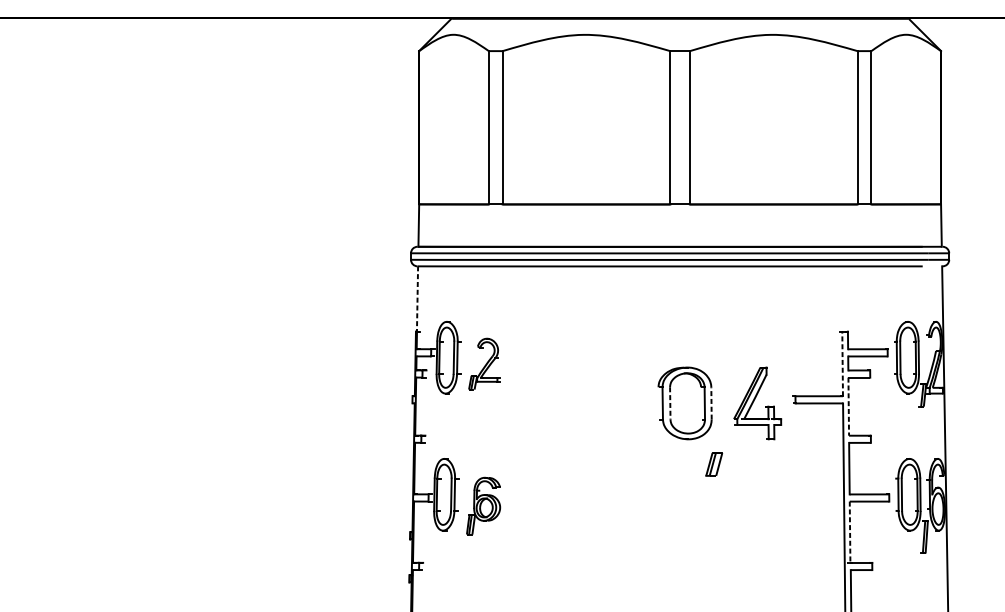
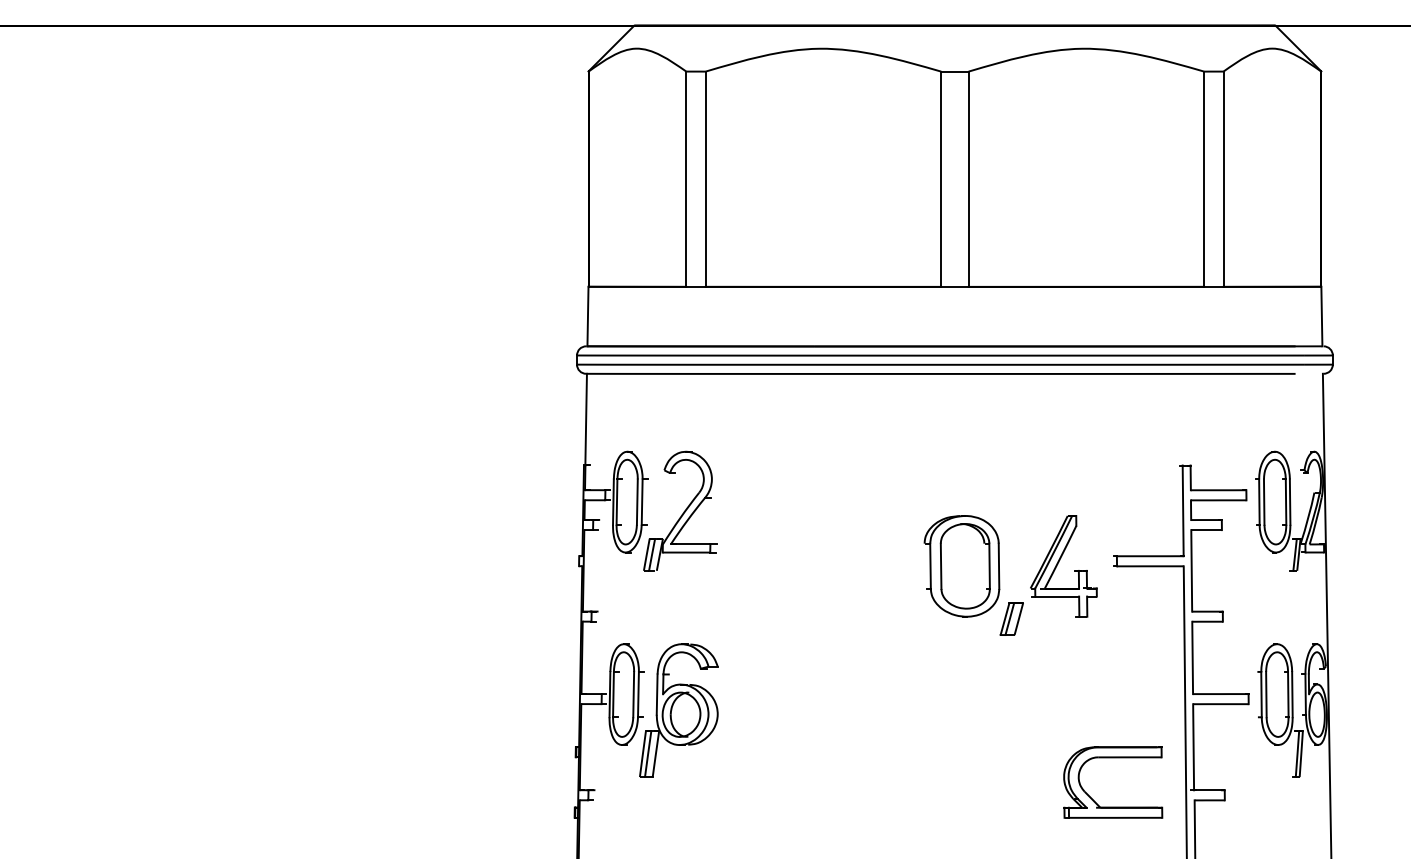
line: (417, 298) -> (586, 419), dashed -> solid
part: (484, 363) -> (680, 510), size x1.67
line: (842, 363) -> (1183, 510), dashed -> solid
line: (670, 403) -> (941, 566), dashed -> solid
line: (711, 403) -> (999, 566), dashed -> solid
line: (848, 406) -> (1191, 570), dashed -> solid
part: (713, 464) -> (1011, 618), moved
part: (483, 506) -> (678, 710), size x1.67
line: (850, 532) -> (1193, 747), dashed -> solid
part: (793, 540) -> (1113, 758), added

